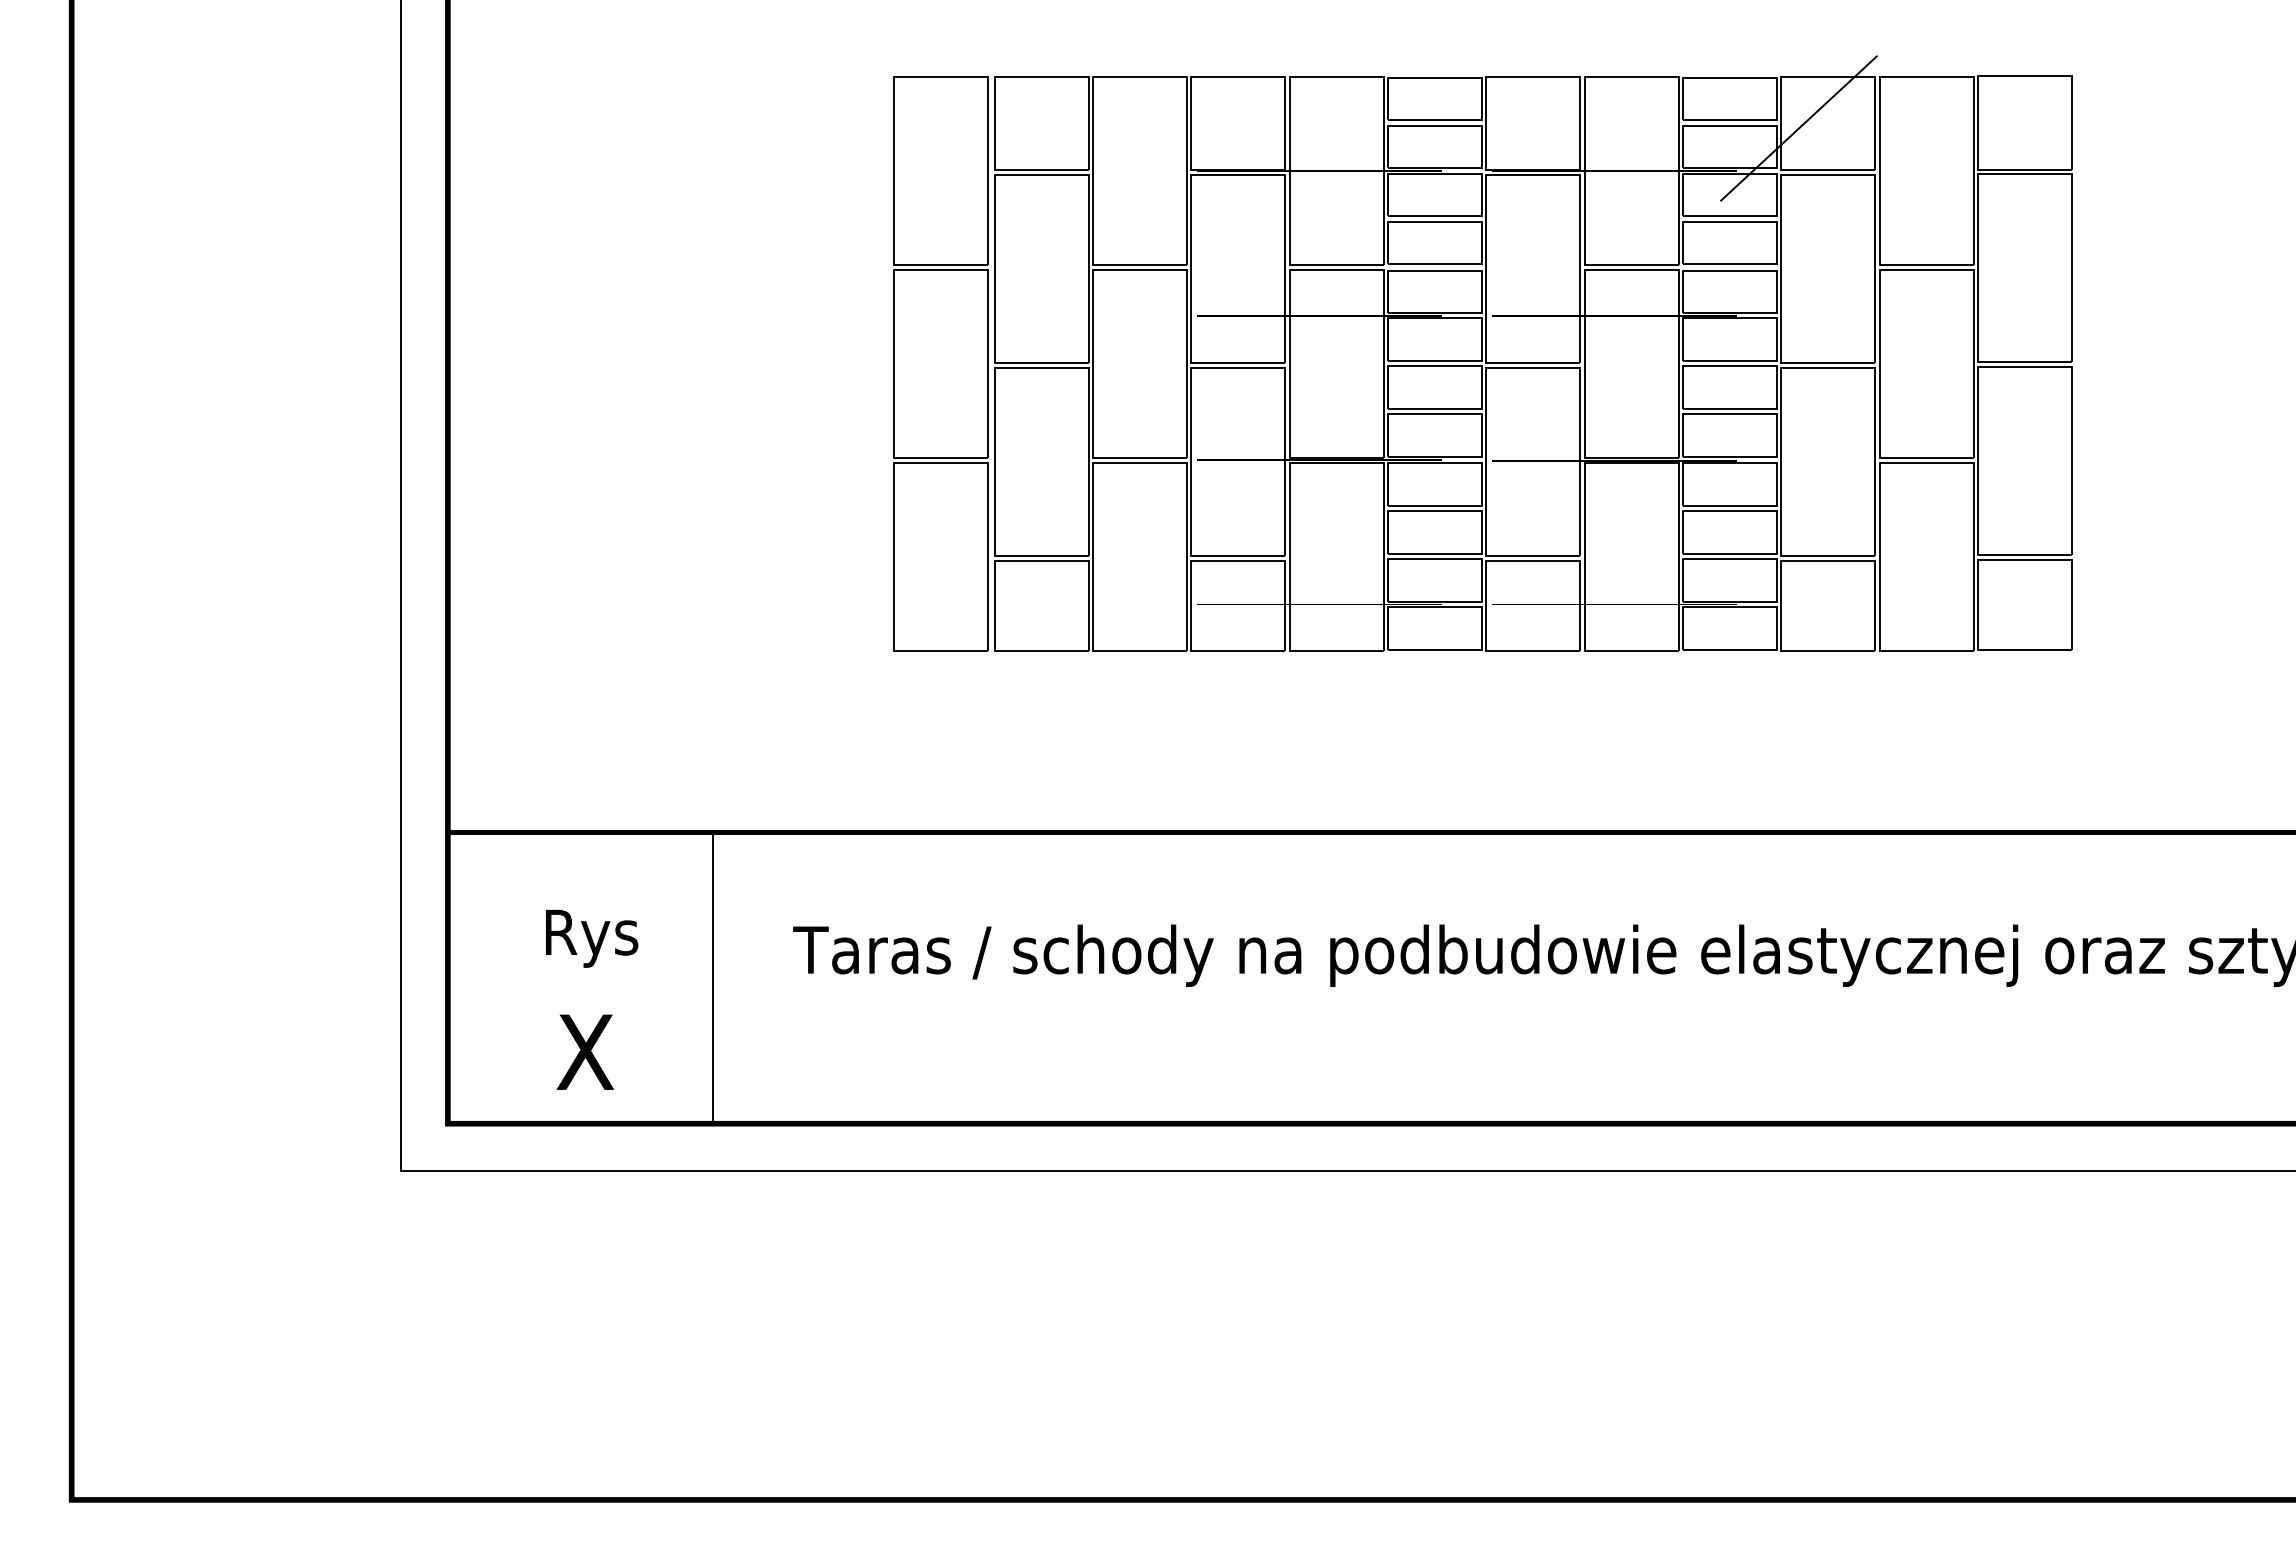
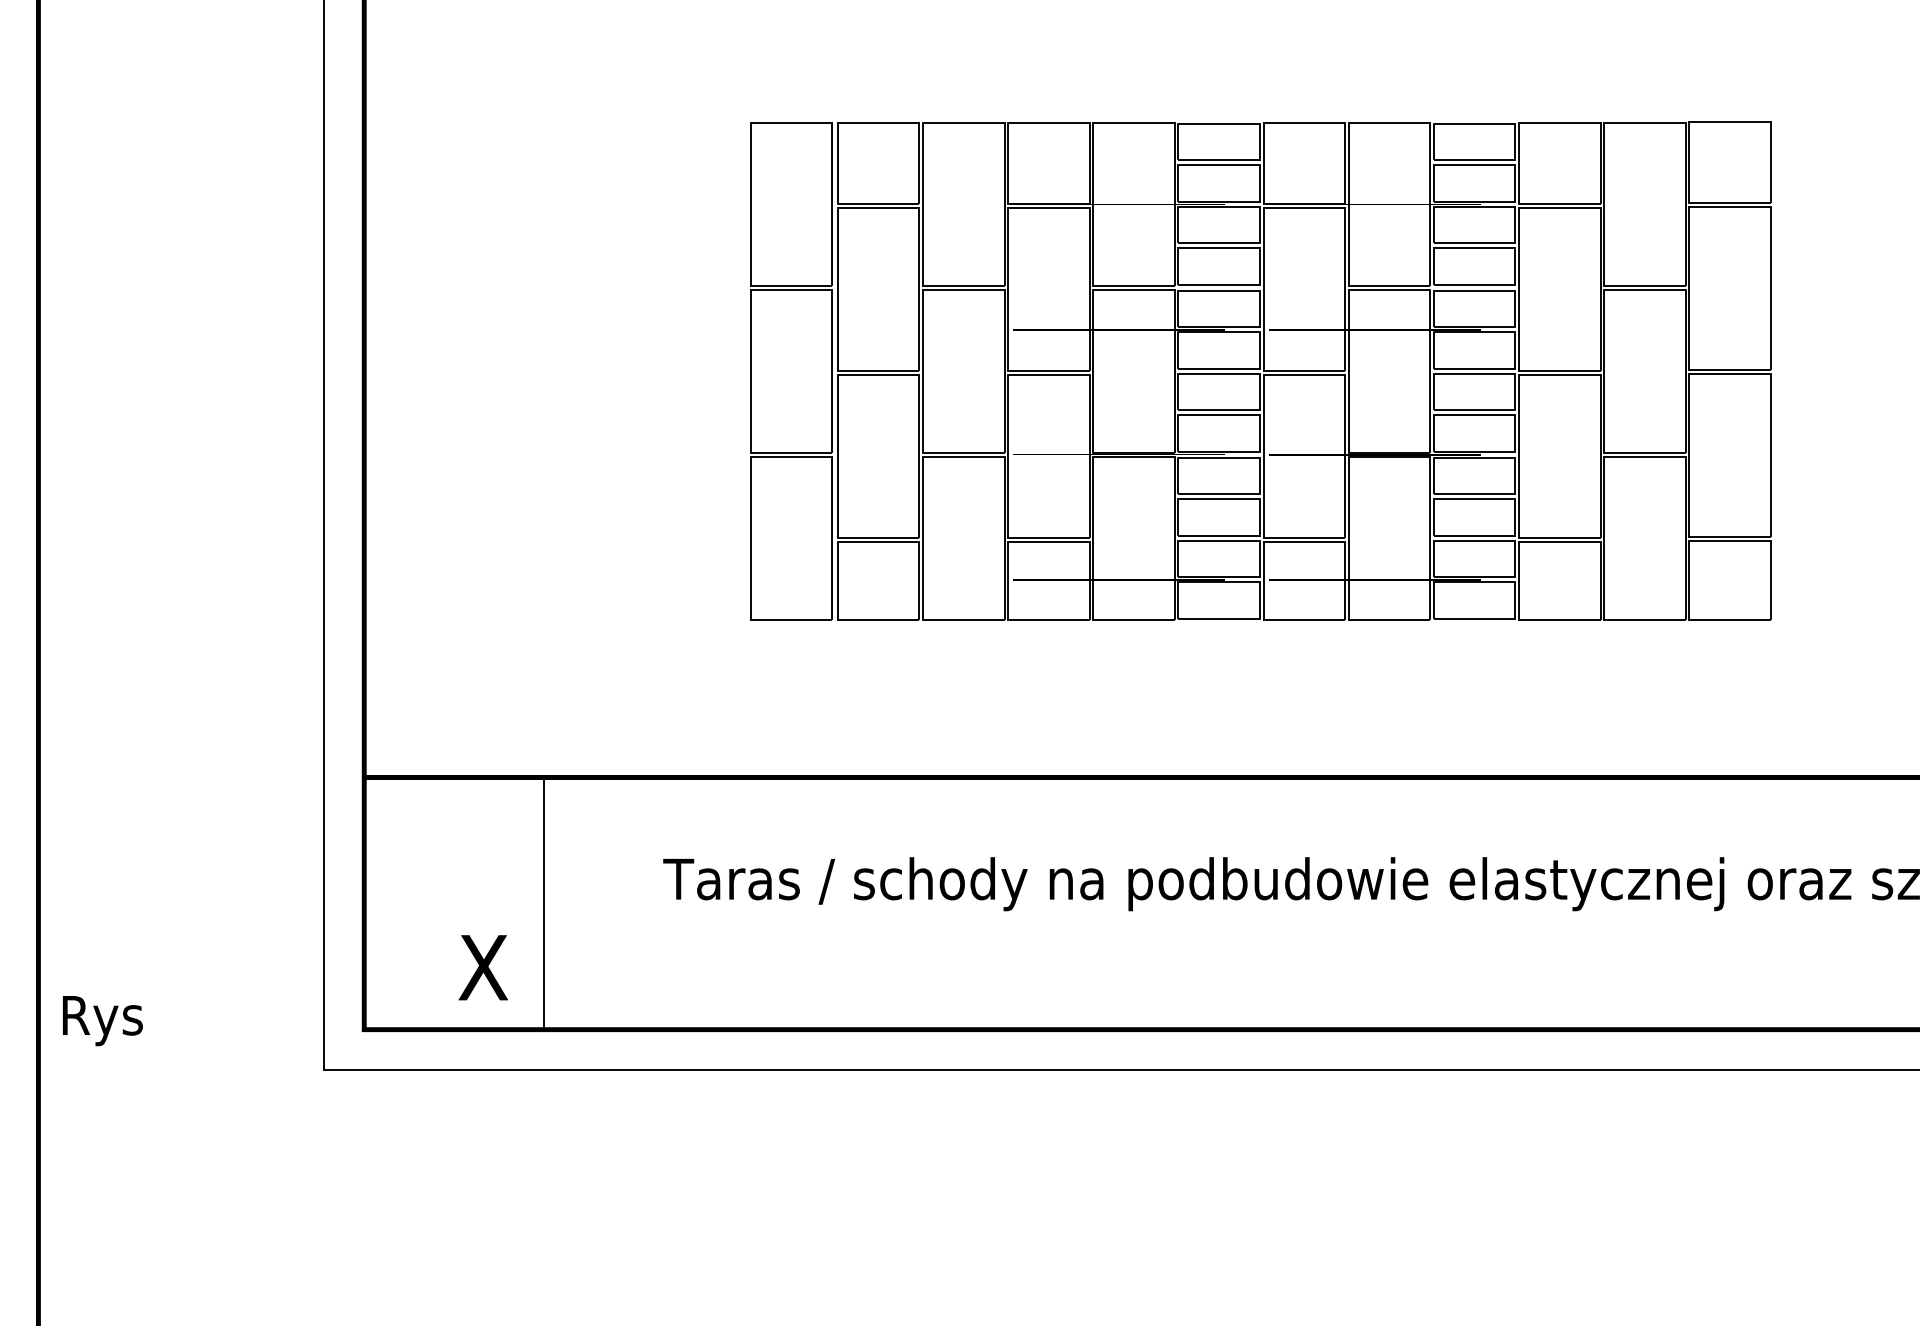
line: (1798, 128) -> (1534, 167), removed
text: (592, 938) -> (103, 1020), moved
line: (713, 977) -> (544, 903), moved

